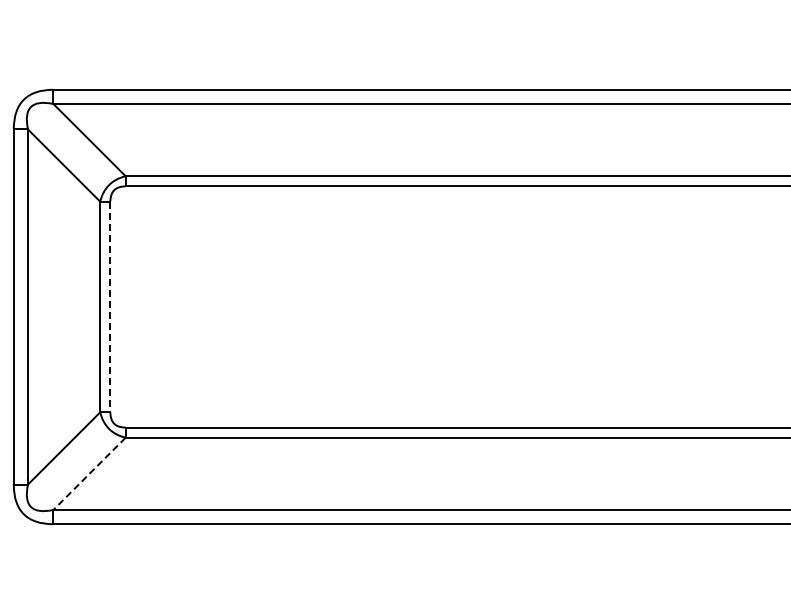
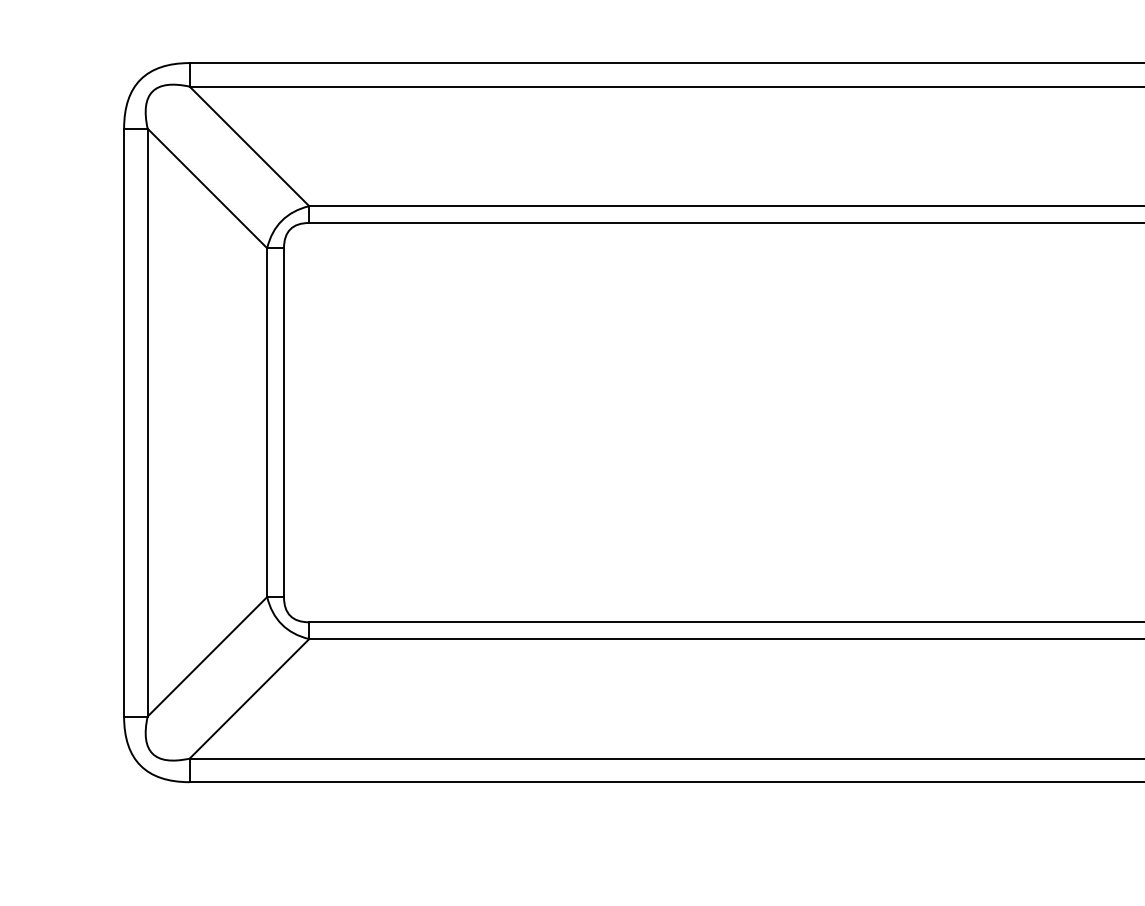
line: (110, 307) -> (284, 423), dashed -> solid
line: (89, 474) -> (249, 699), dashed -> solid

